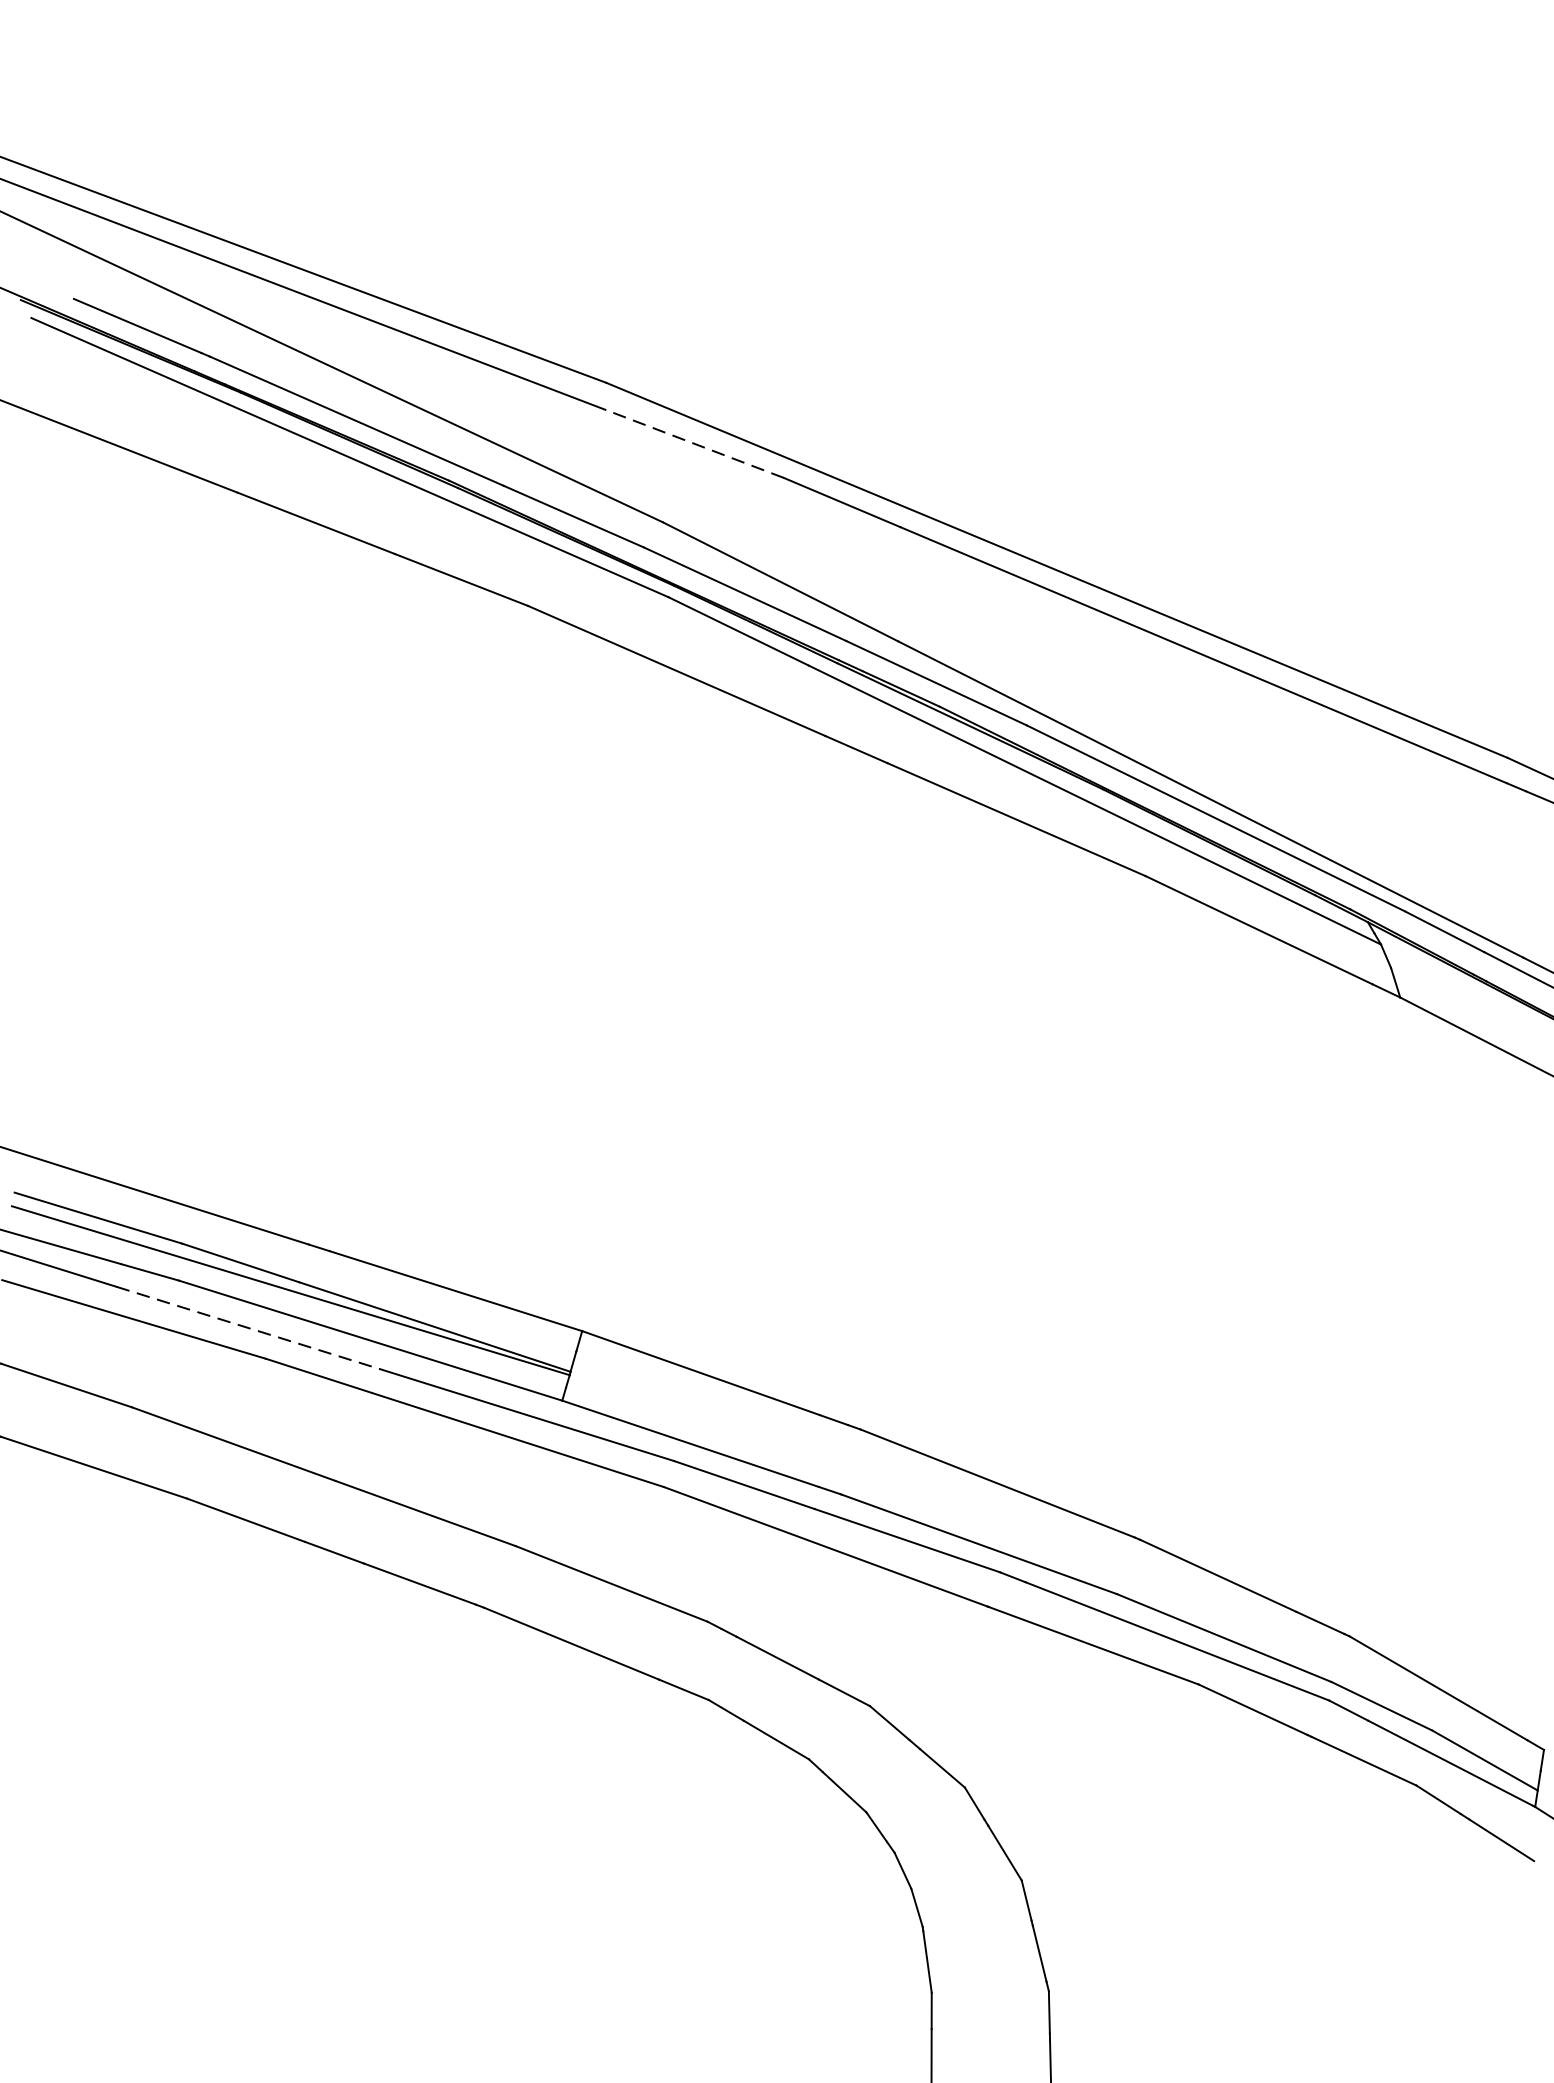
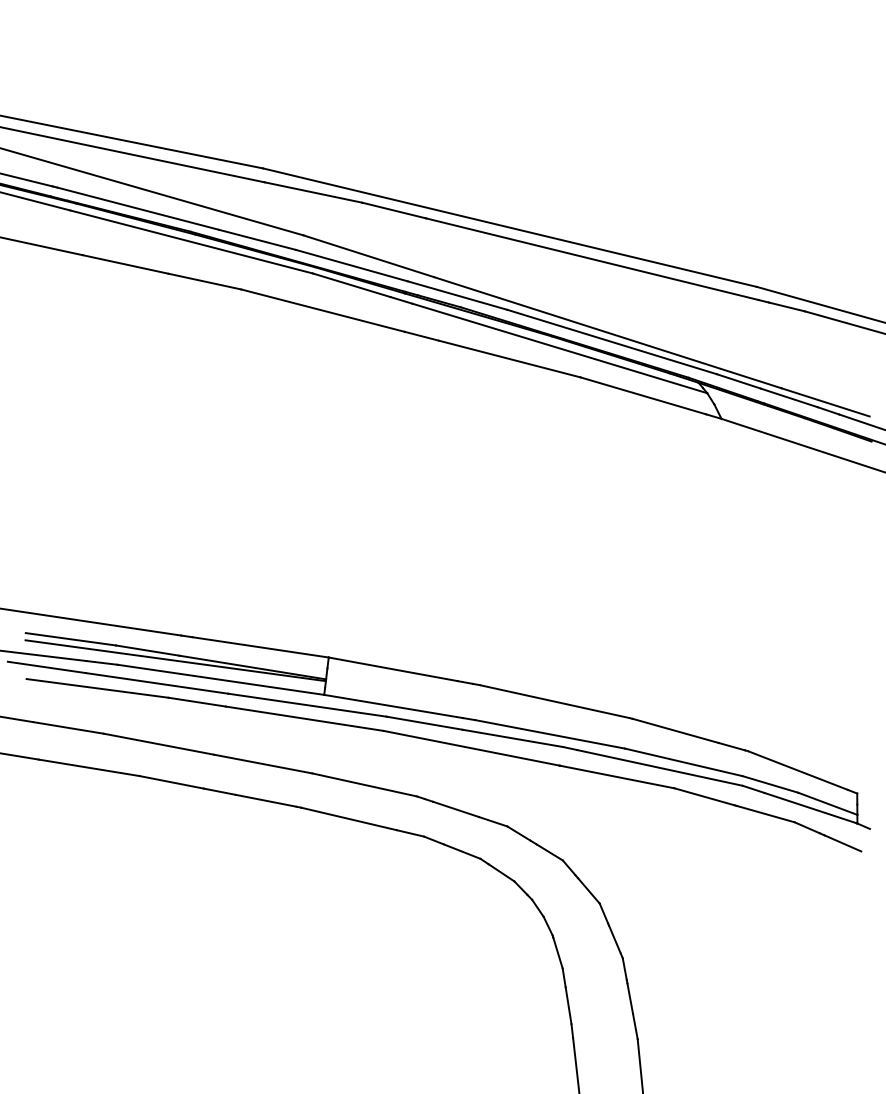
line: (694, 443) -> (313, 192), dashed -> solid
line: (249, 1328) -> (157, 683), dashed -> solid

